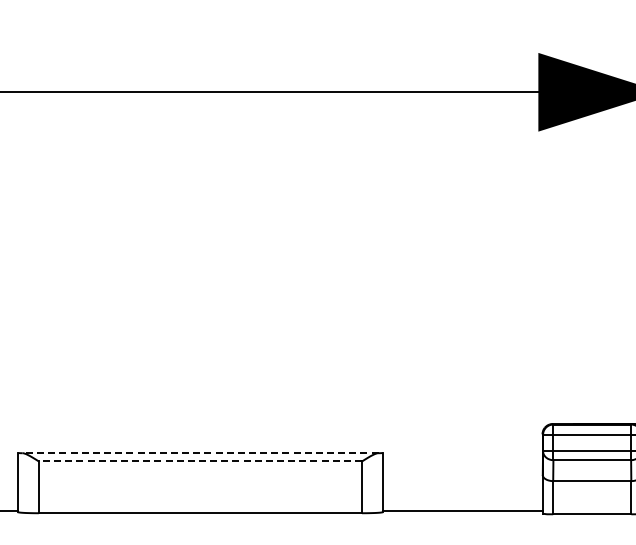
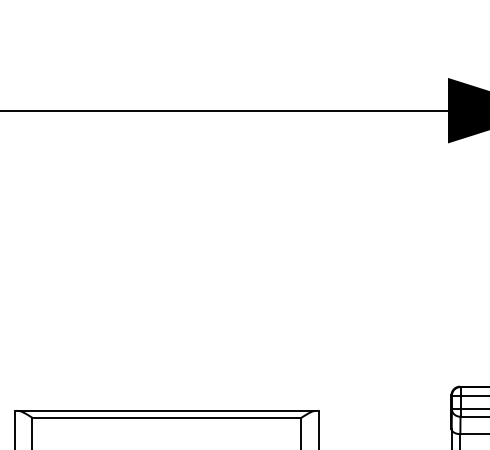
line: (199, 453) -> (166, 411), dashed -> solid
line: (200, 461) -> (166, 417), dashed -> solid

